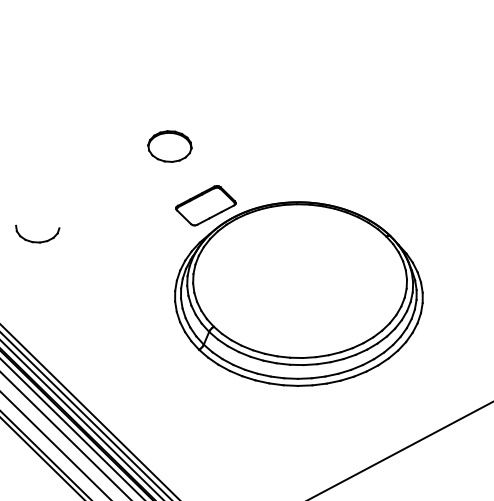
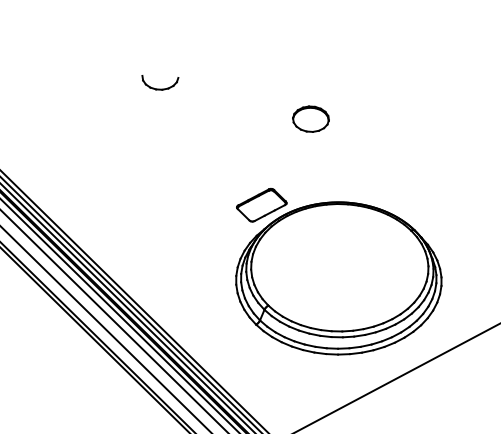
part: (169, 145) -> (310, 118), moved
part: (37, 233) -> (160, 82), moved
part: (298, 285) -> (338, 271), moved

